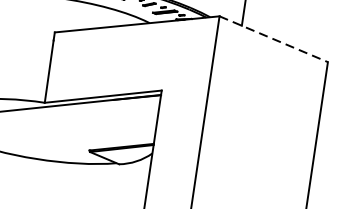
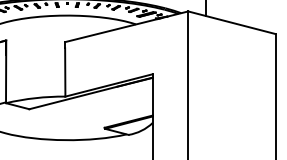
line: (274, 39) -> (232, 22), dashed -> solid

